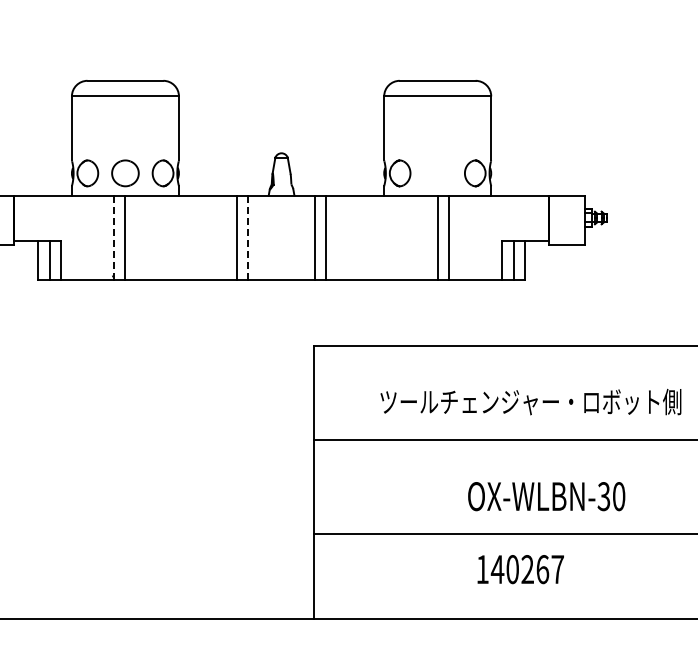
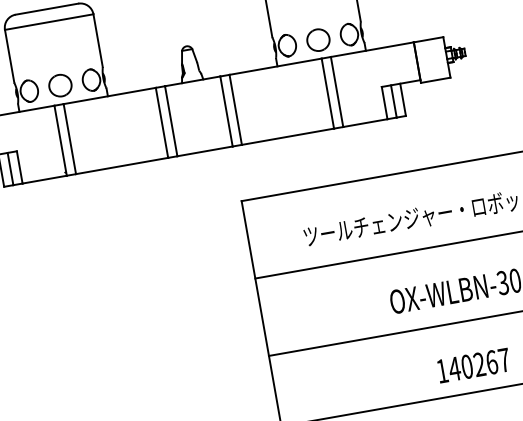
part: (437, 173) -> (318, 40), added
line: (114, 237) -> (60, 140), dashed -> solid
line: (248, 237) -> (171, 120), dashed -> solid
text: (520, 569) -> (473, 365), moved

